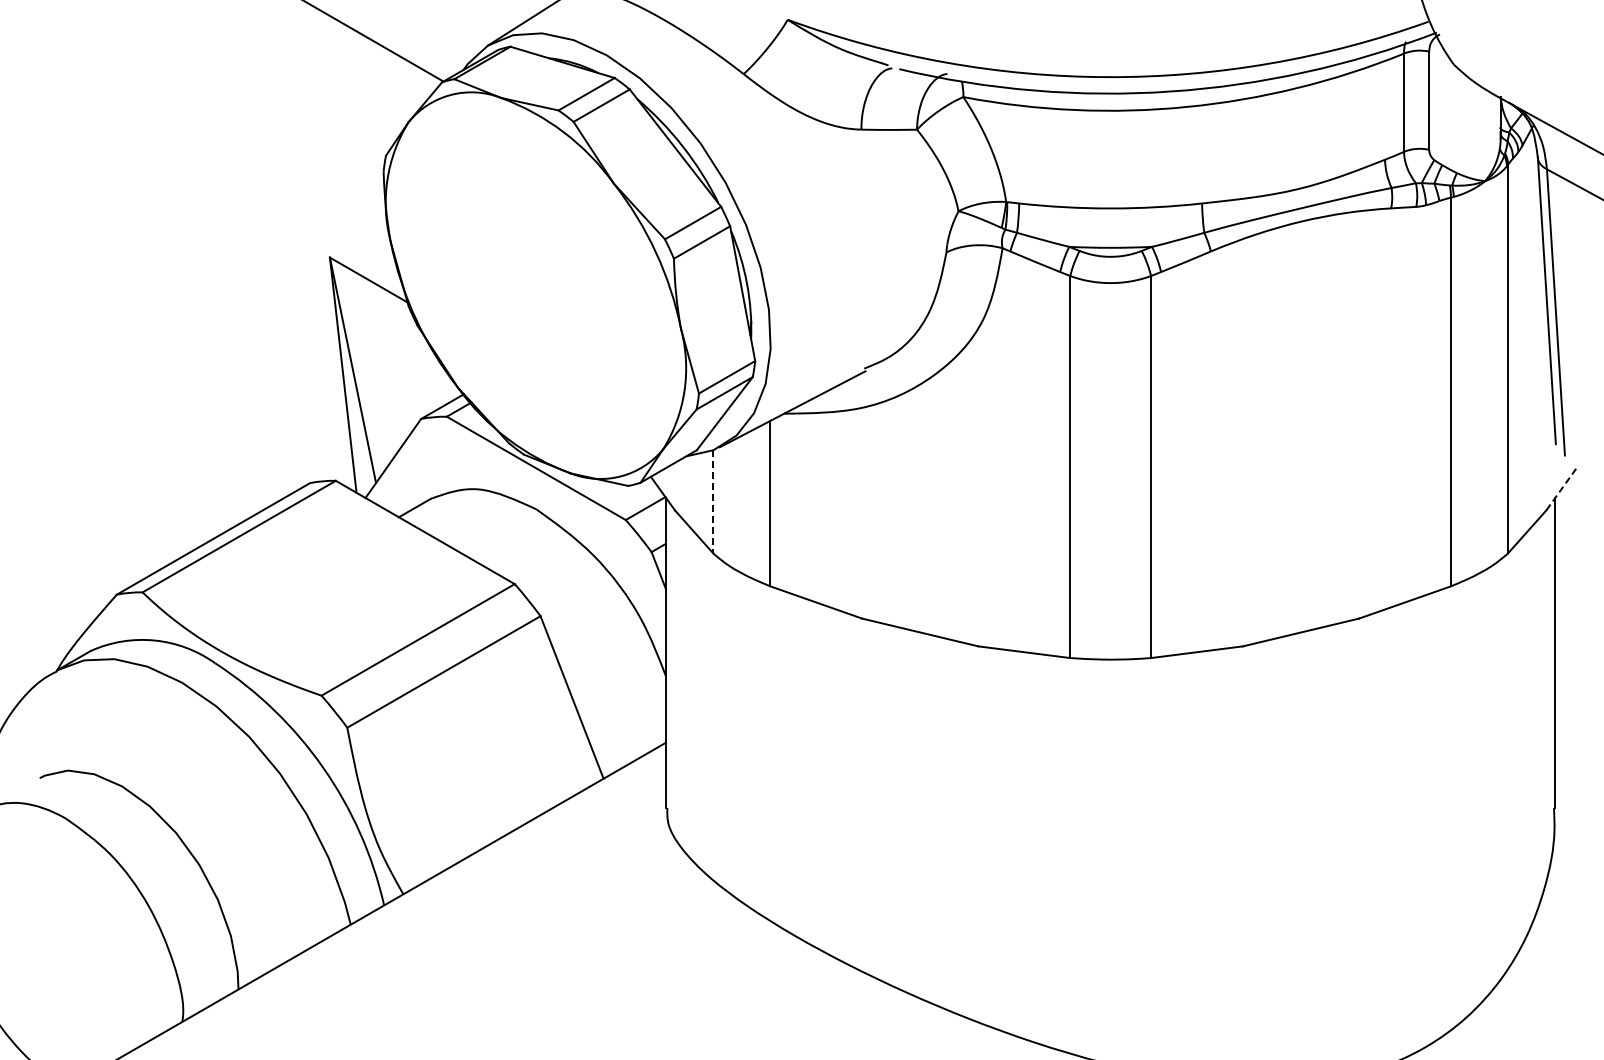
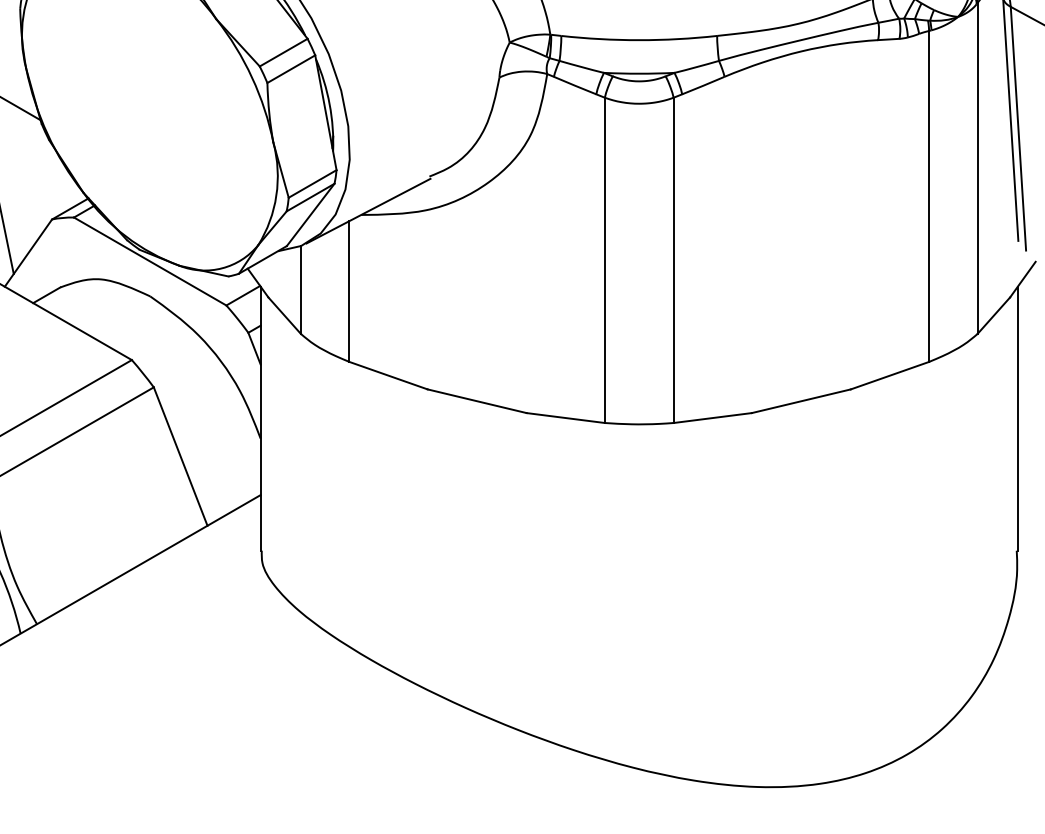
line: (1561, 489) -> (1023, 279), dashed -> solid
line: (713, 501) -> (301, 289), dashed -> solid

